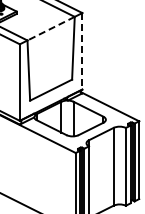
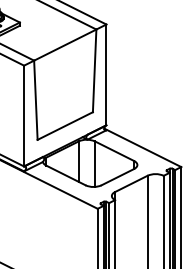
line: (50, 28) -> (64, 44), dashed -> solid
line: (82, 51) -> (106, 75), dashed -> solid

